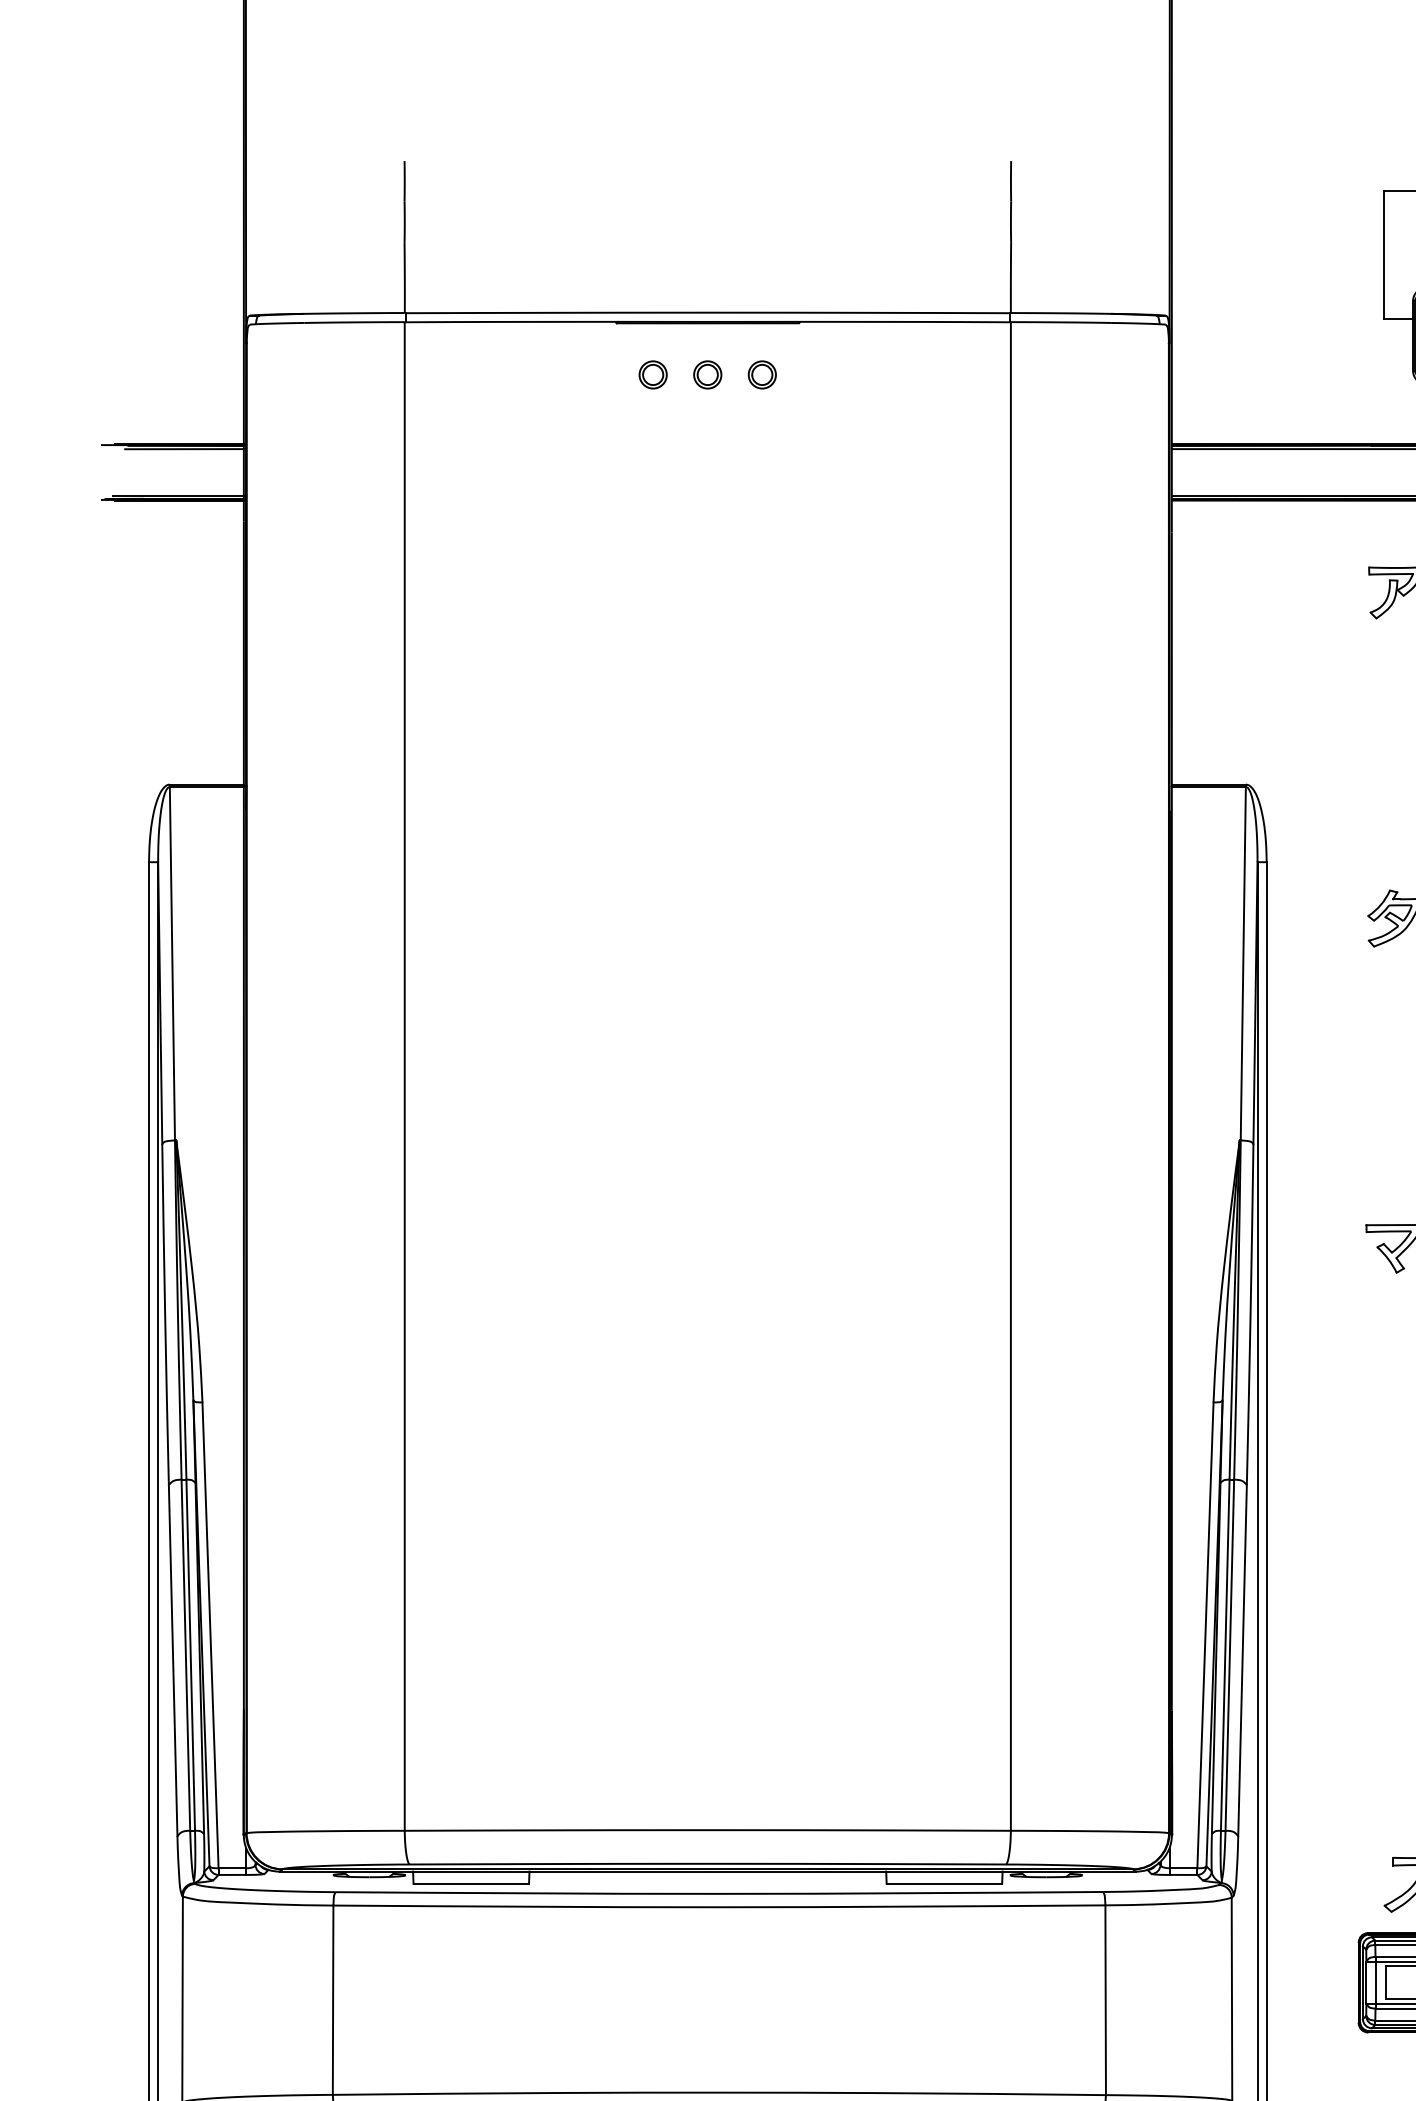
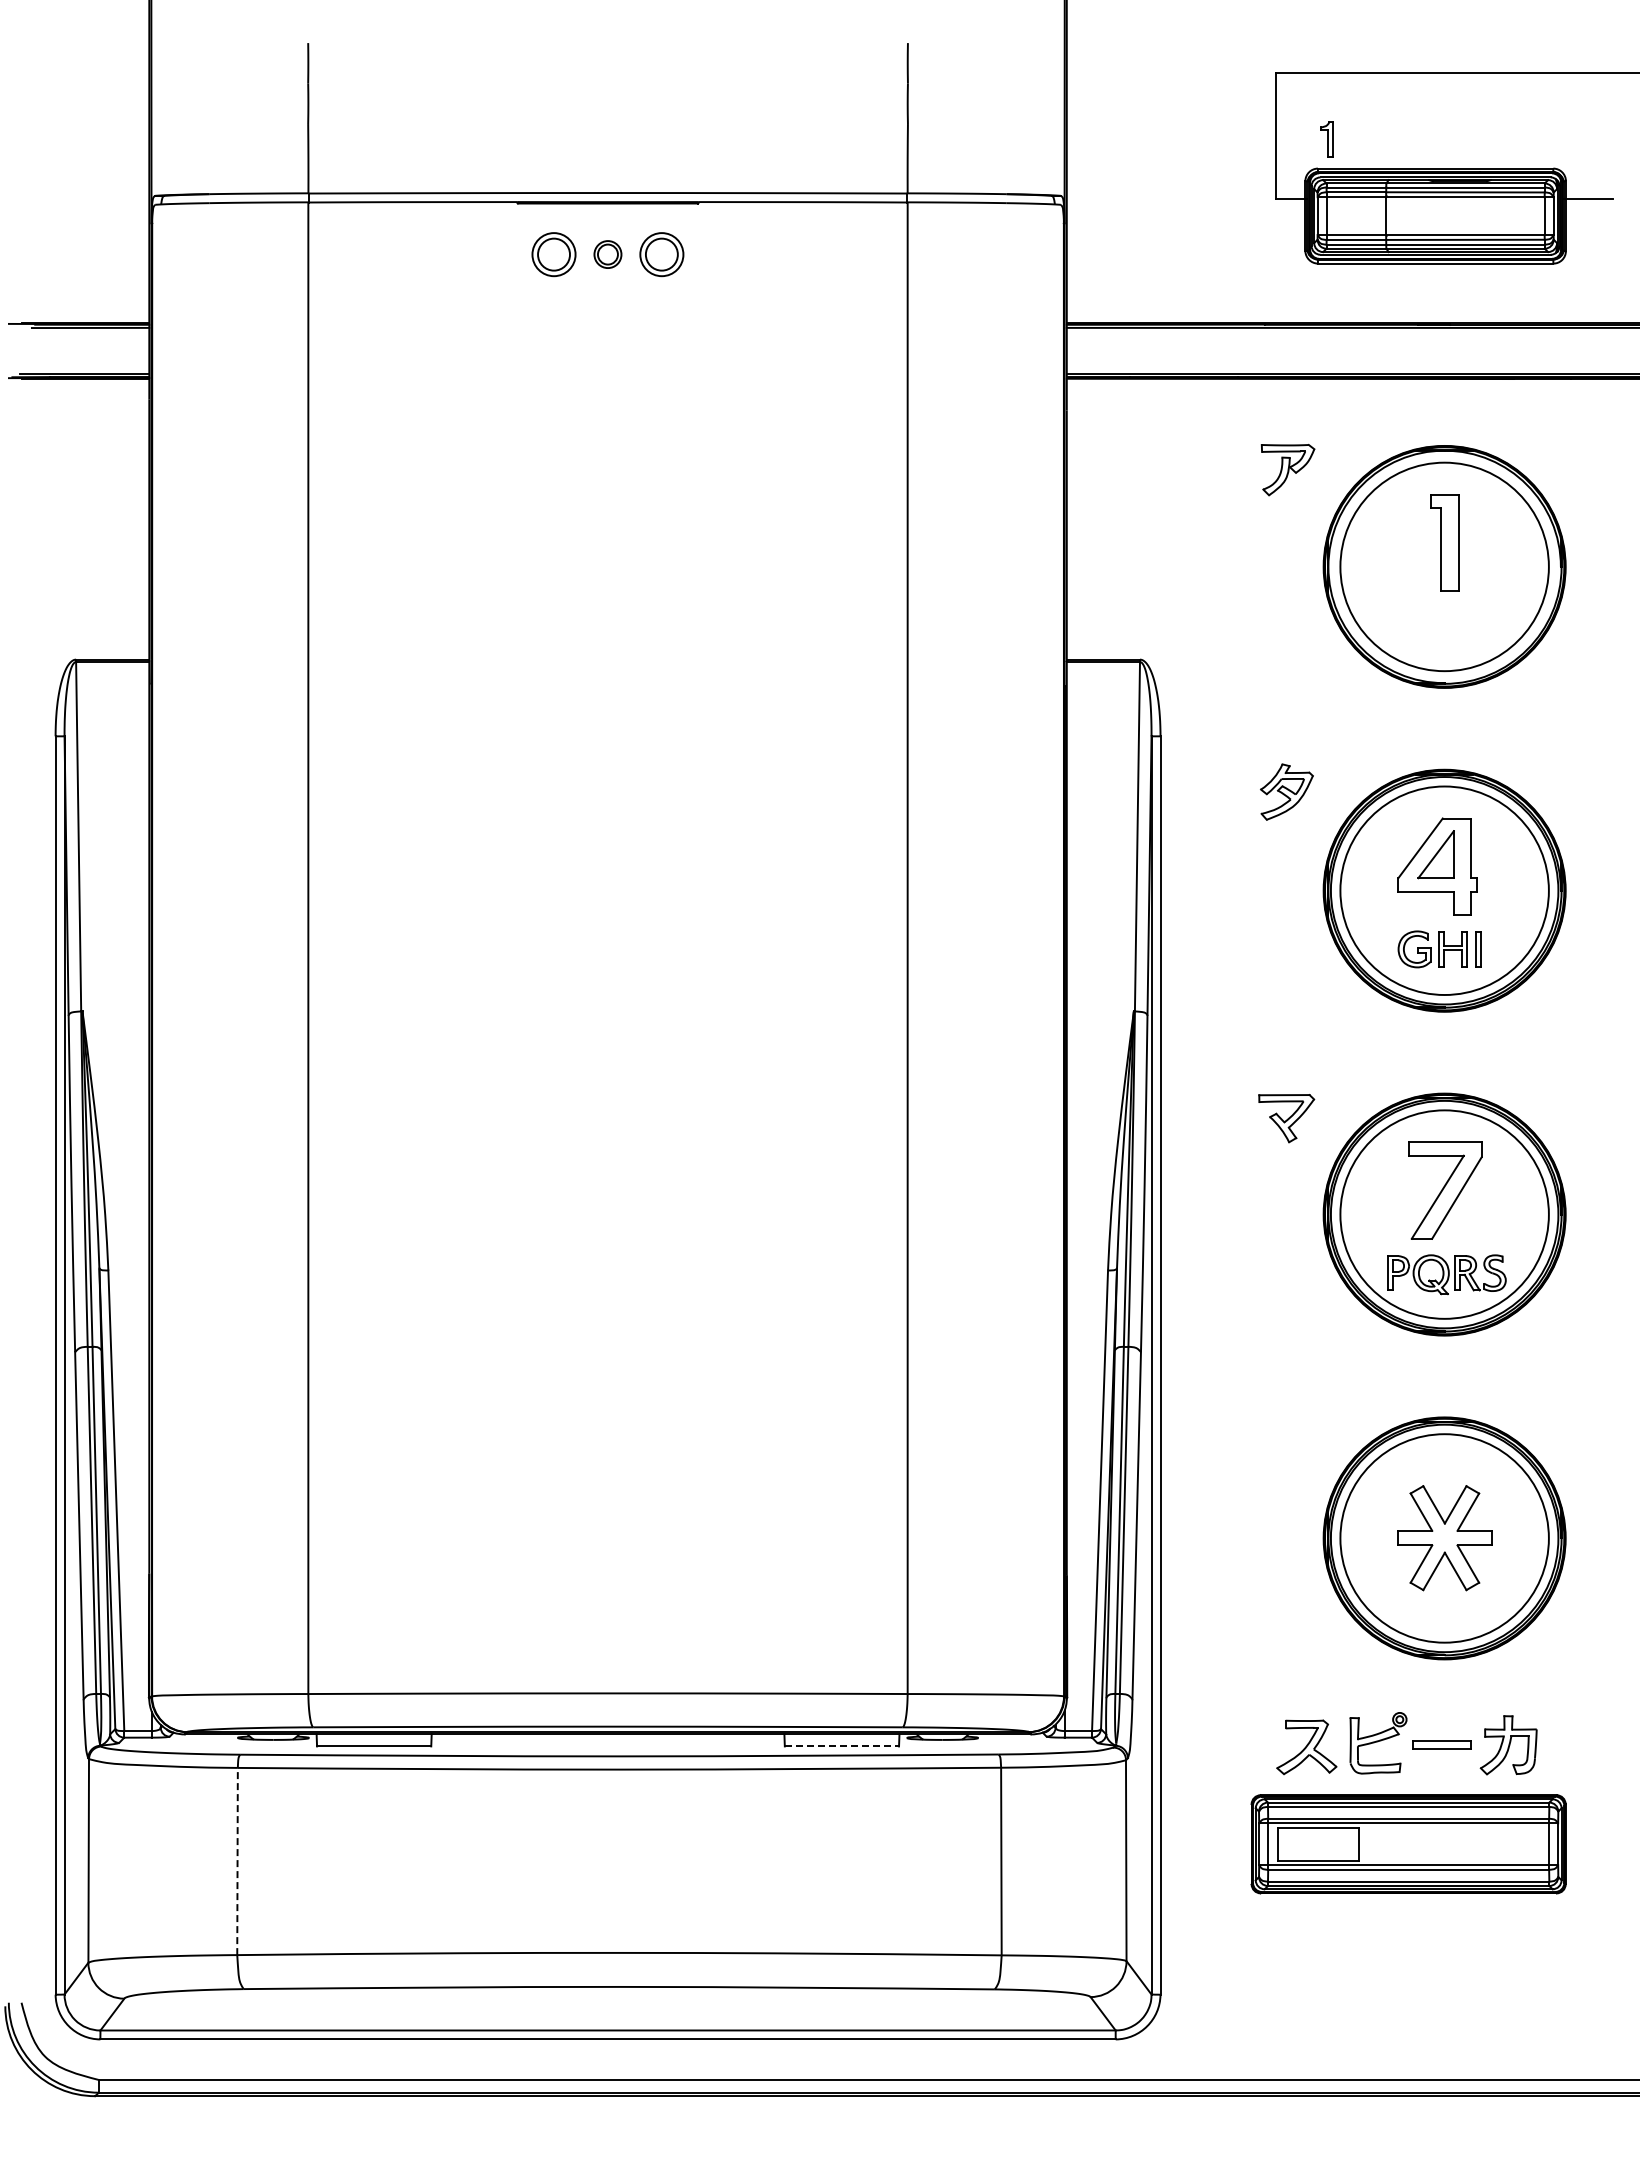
part: (652, 374) -> (553, 254), size x1.6
part: (761, 374) -> (661, 254), size x1.6
line: (944, 1883) -> (842, 1746), solid -> dashed
line: (333, 2000) -> (237, 1861), solid -> dashed

